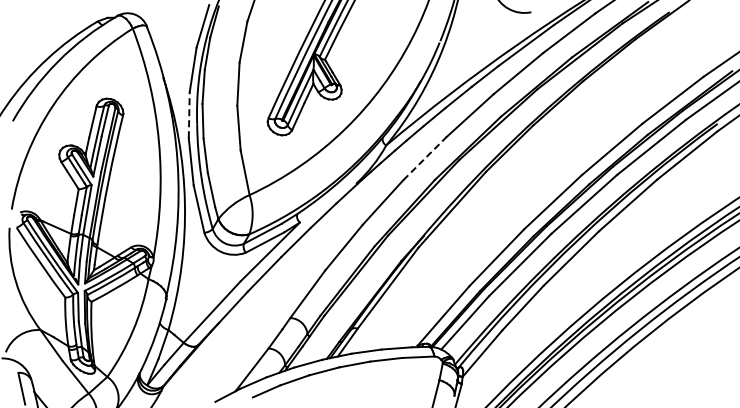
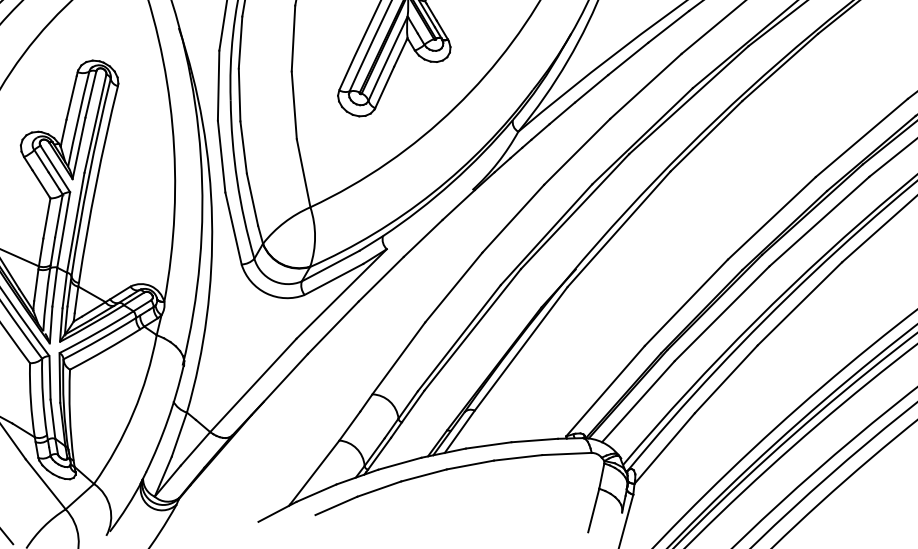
line: (189, 114) -> (218, 84), dashed -> solid
line: (424, 158) -> (576, 151), dashed -> solid

